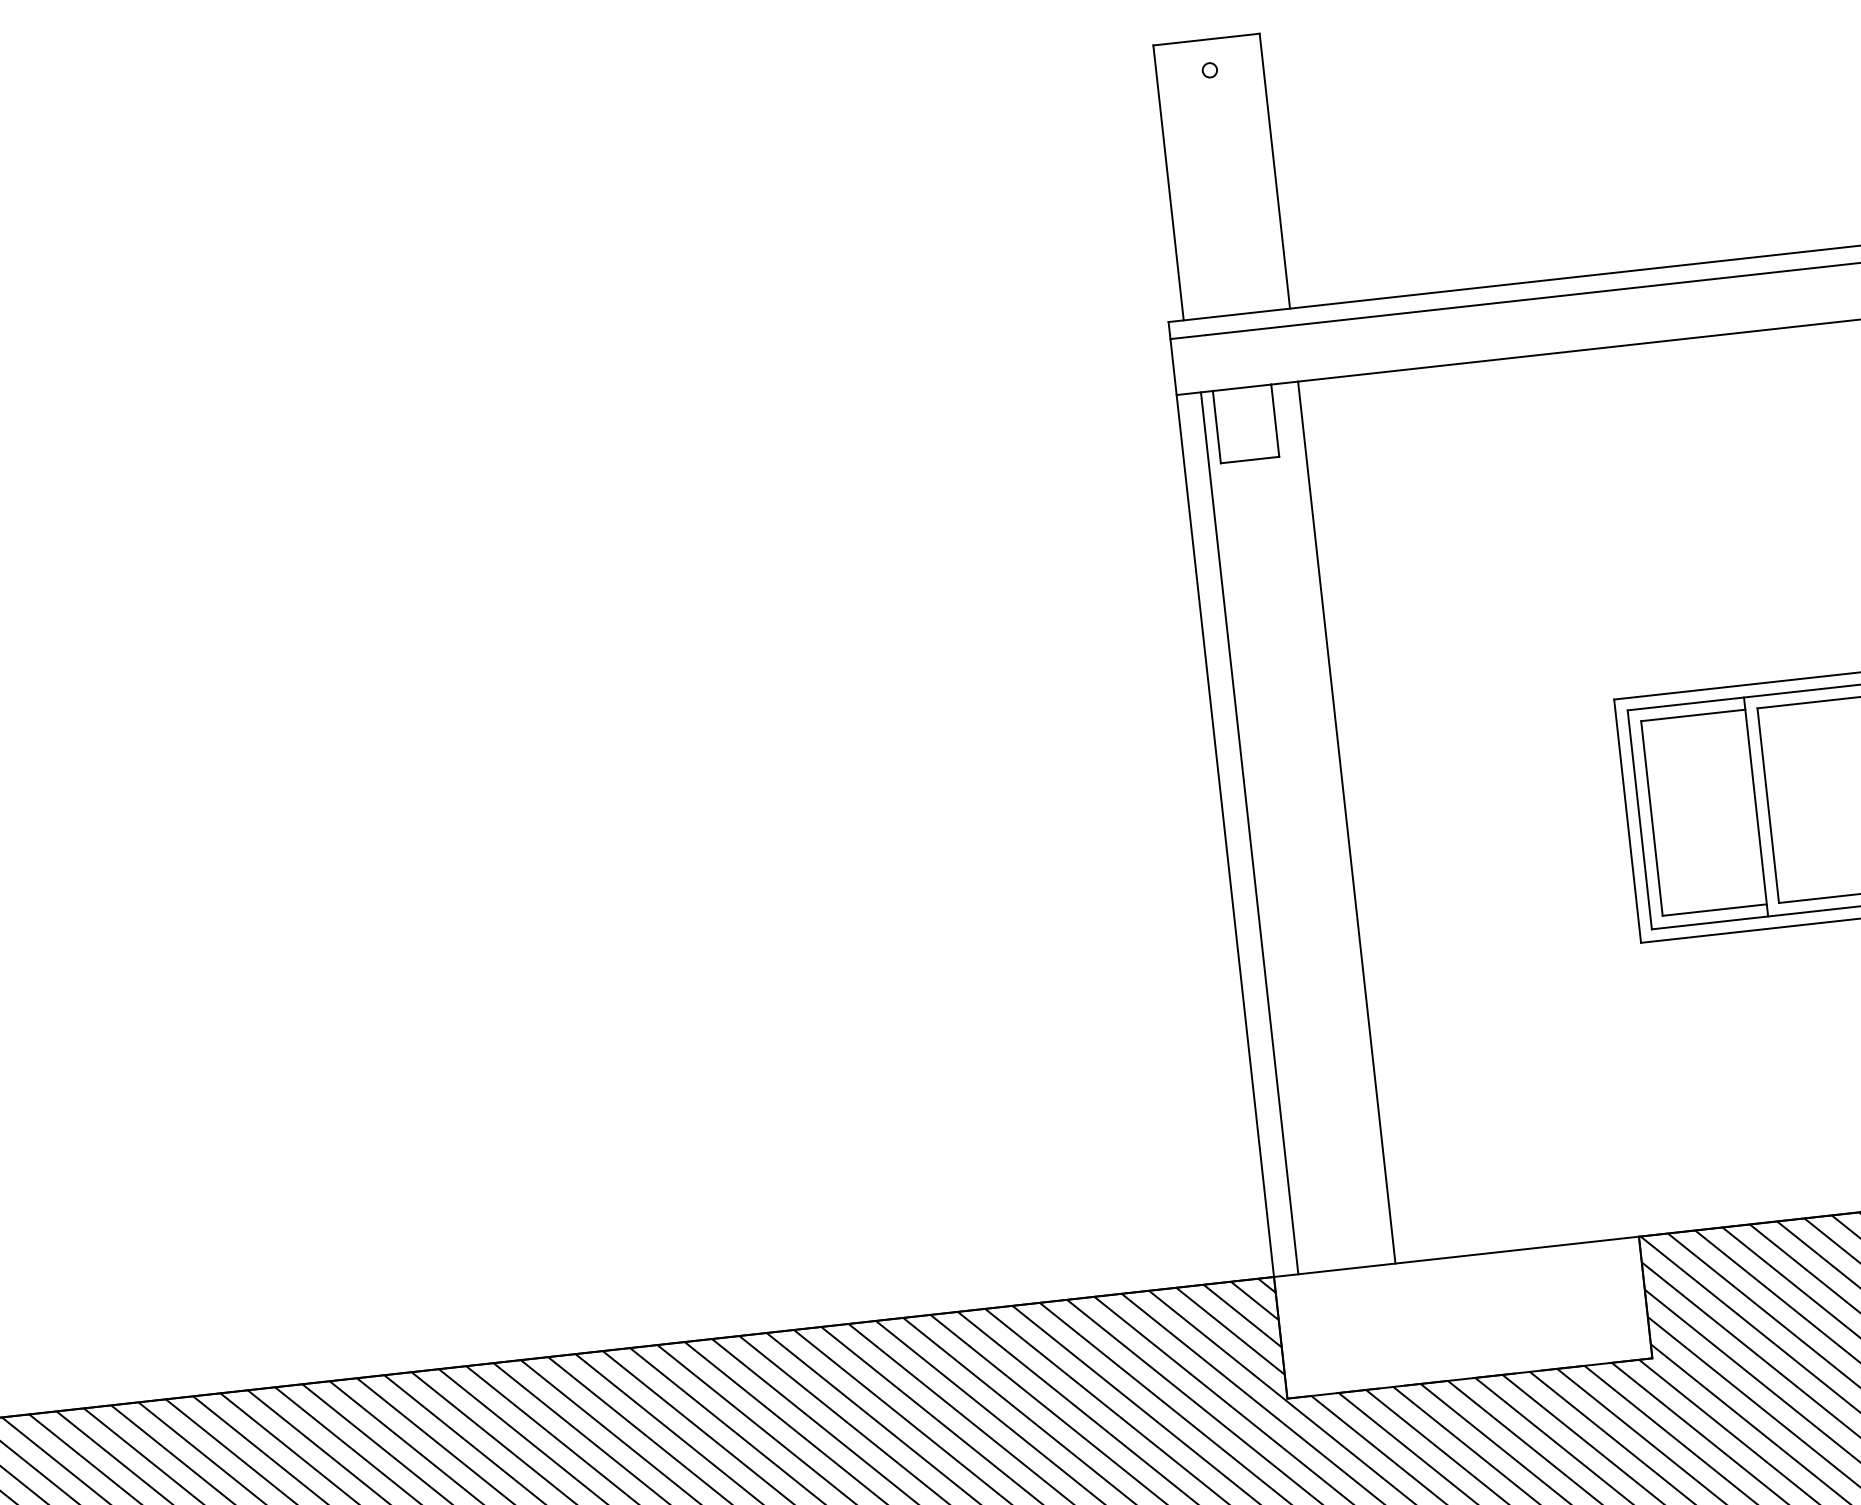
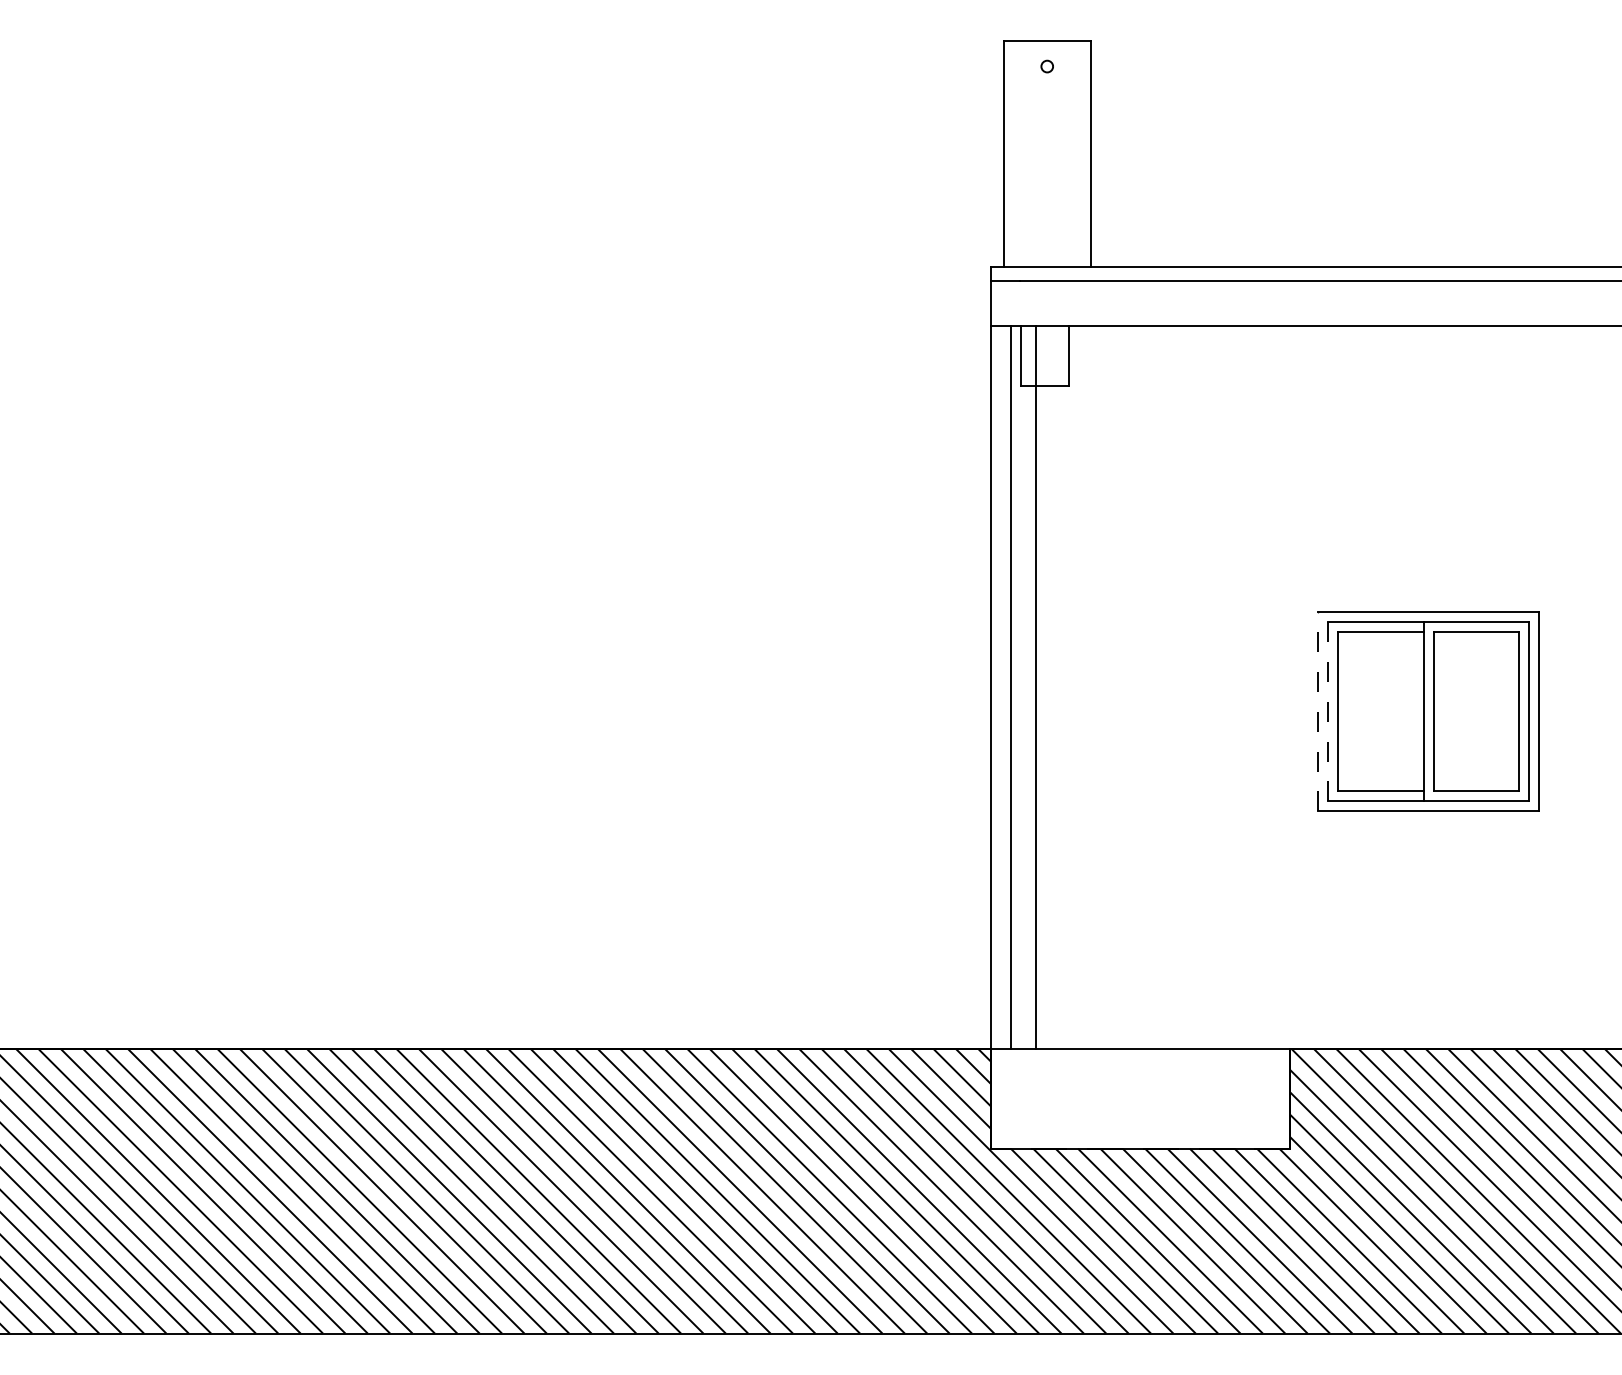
line: (1640, 819) -> (1328, 711), solid -> dashed
line: (1627, 820) -> (1318, 711), solid -> dashed
line: (1346, 822) -> (1035, 687), moved

